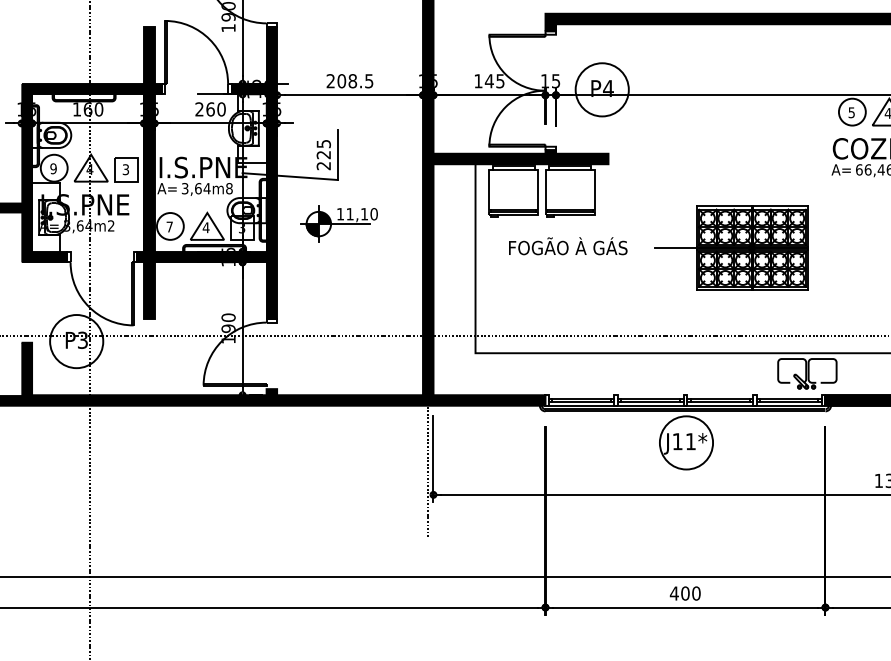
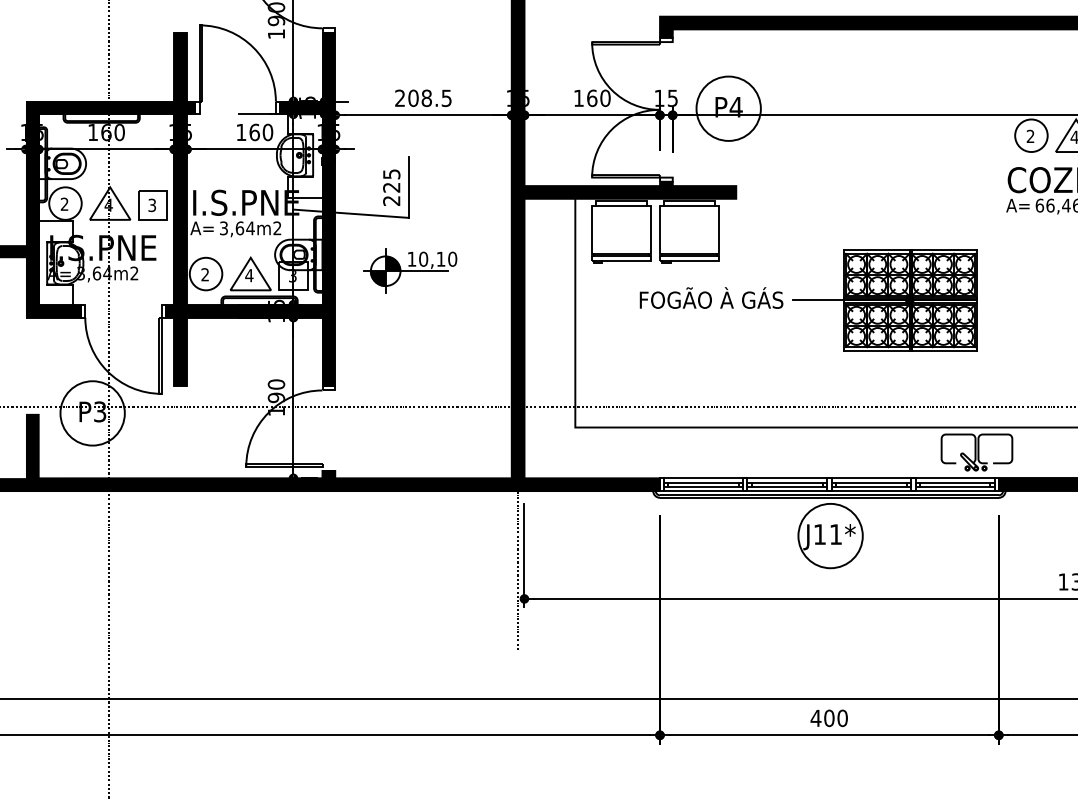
text: (494, 81) -> (598, 98), 145 -> 160
text: (199, 108) -> (241, 131), 260 -> 160
text: (851, 112) -> (1030, 136), 5 -> 2
text: (53, 168) -> (64, 203), 9 -> 2
text: (229, 188) -> (277, 228), 3,64m8 -> 3,64m2
text: (350, 213) -> (423, 258), 11,10 -> 10,10
text: (169, 226) -> (204, 274), 7 -> 2
text: (568, 245) -> (711, 297), moved
line: (685, 395) -> (829, 478), added

